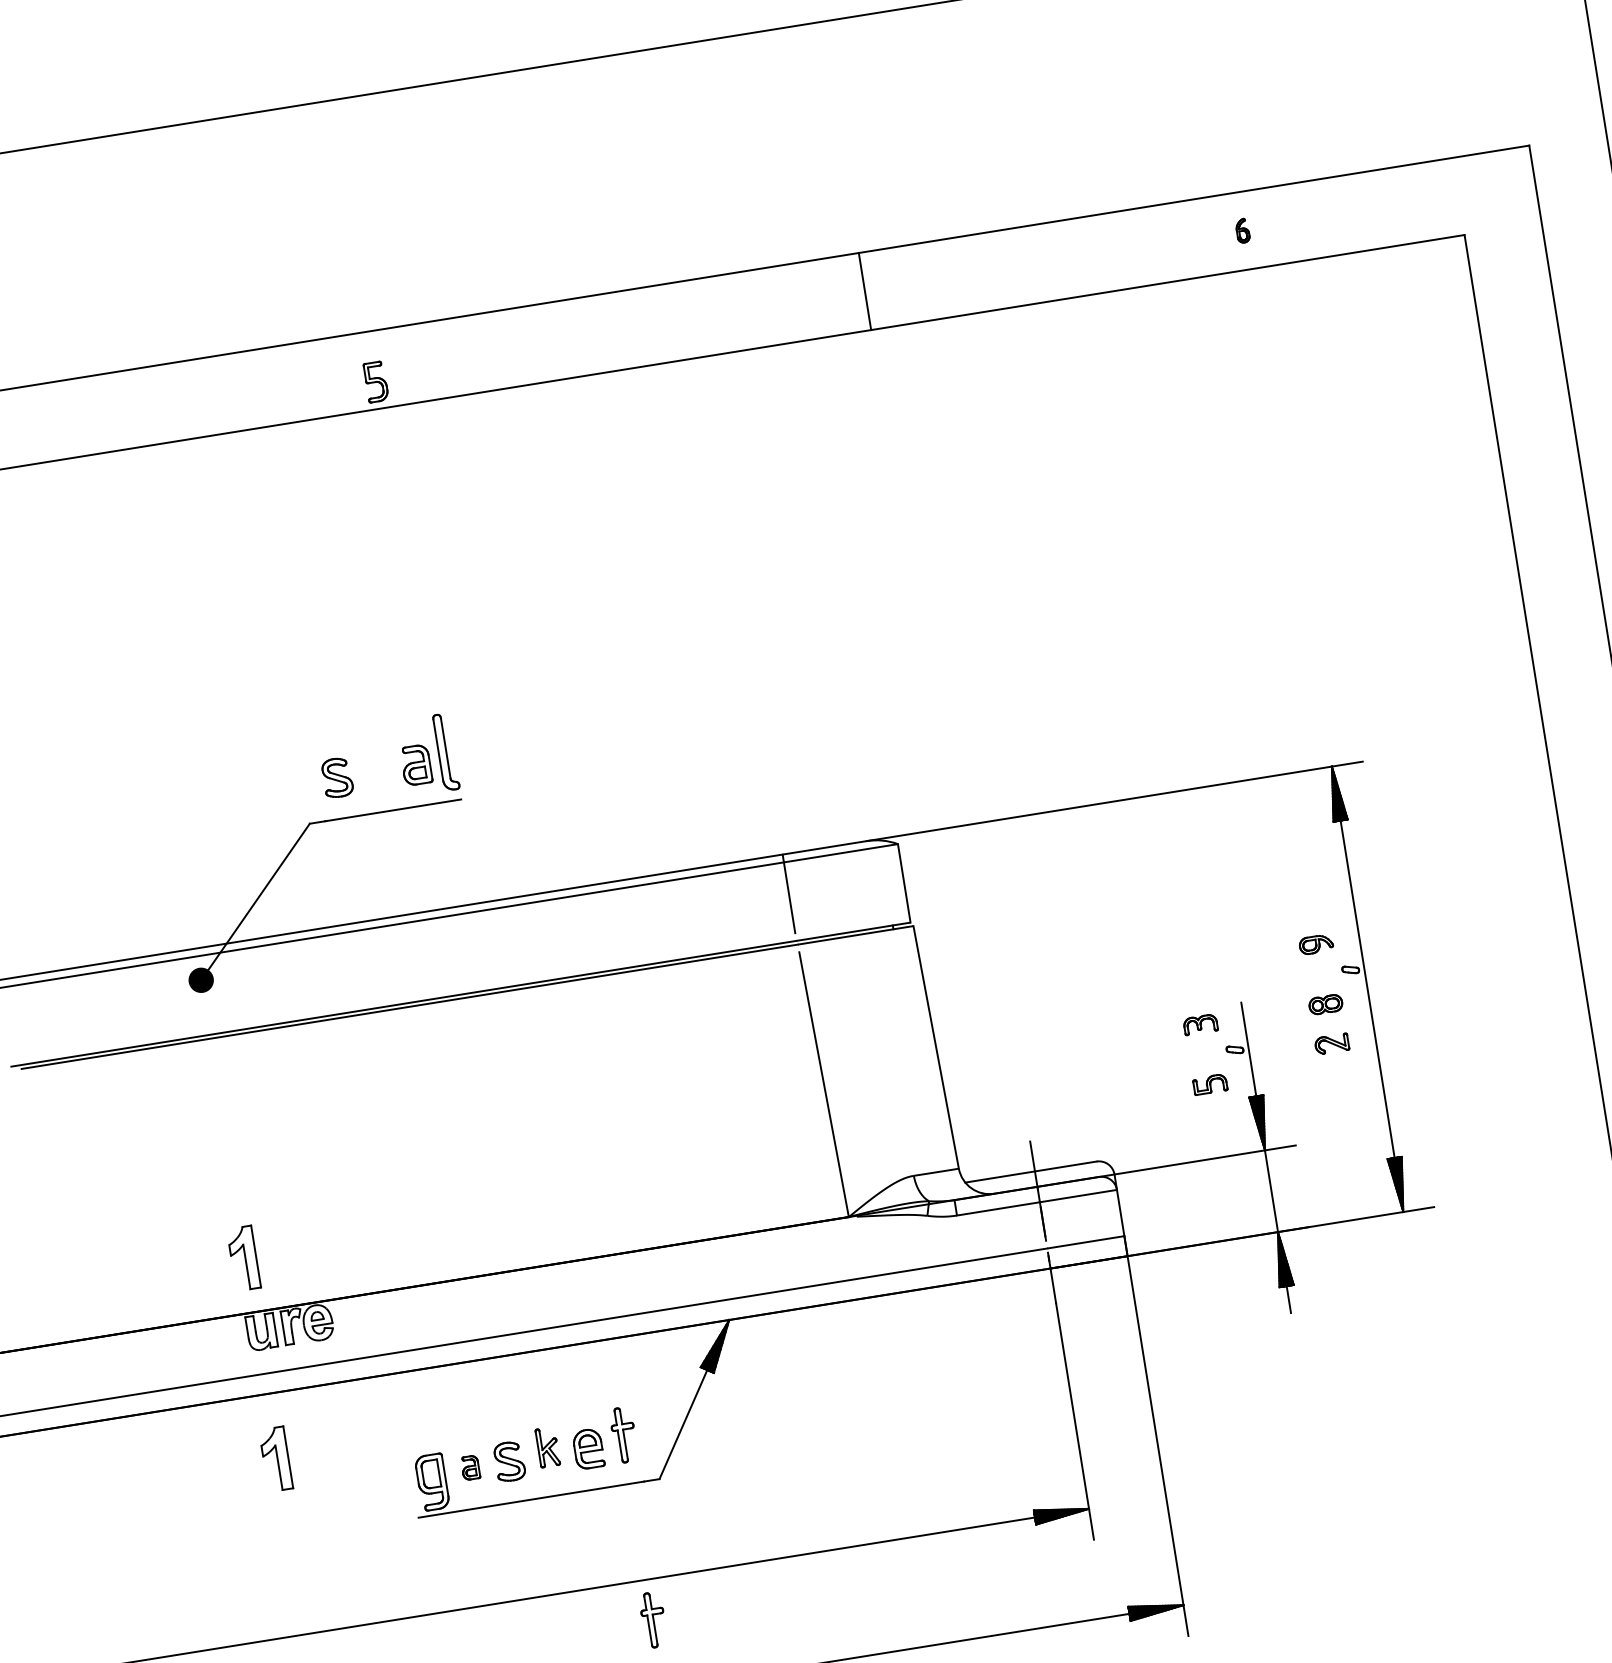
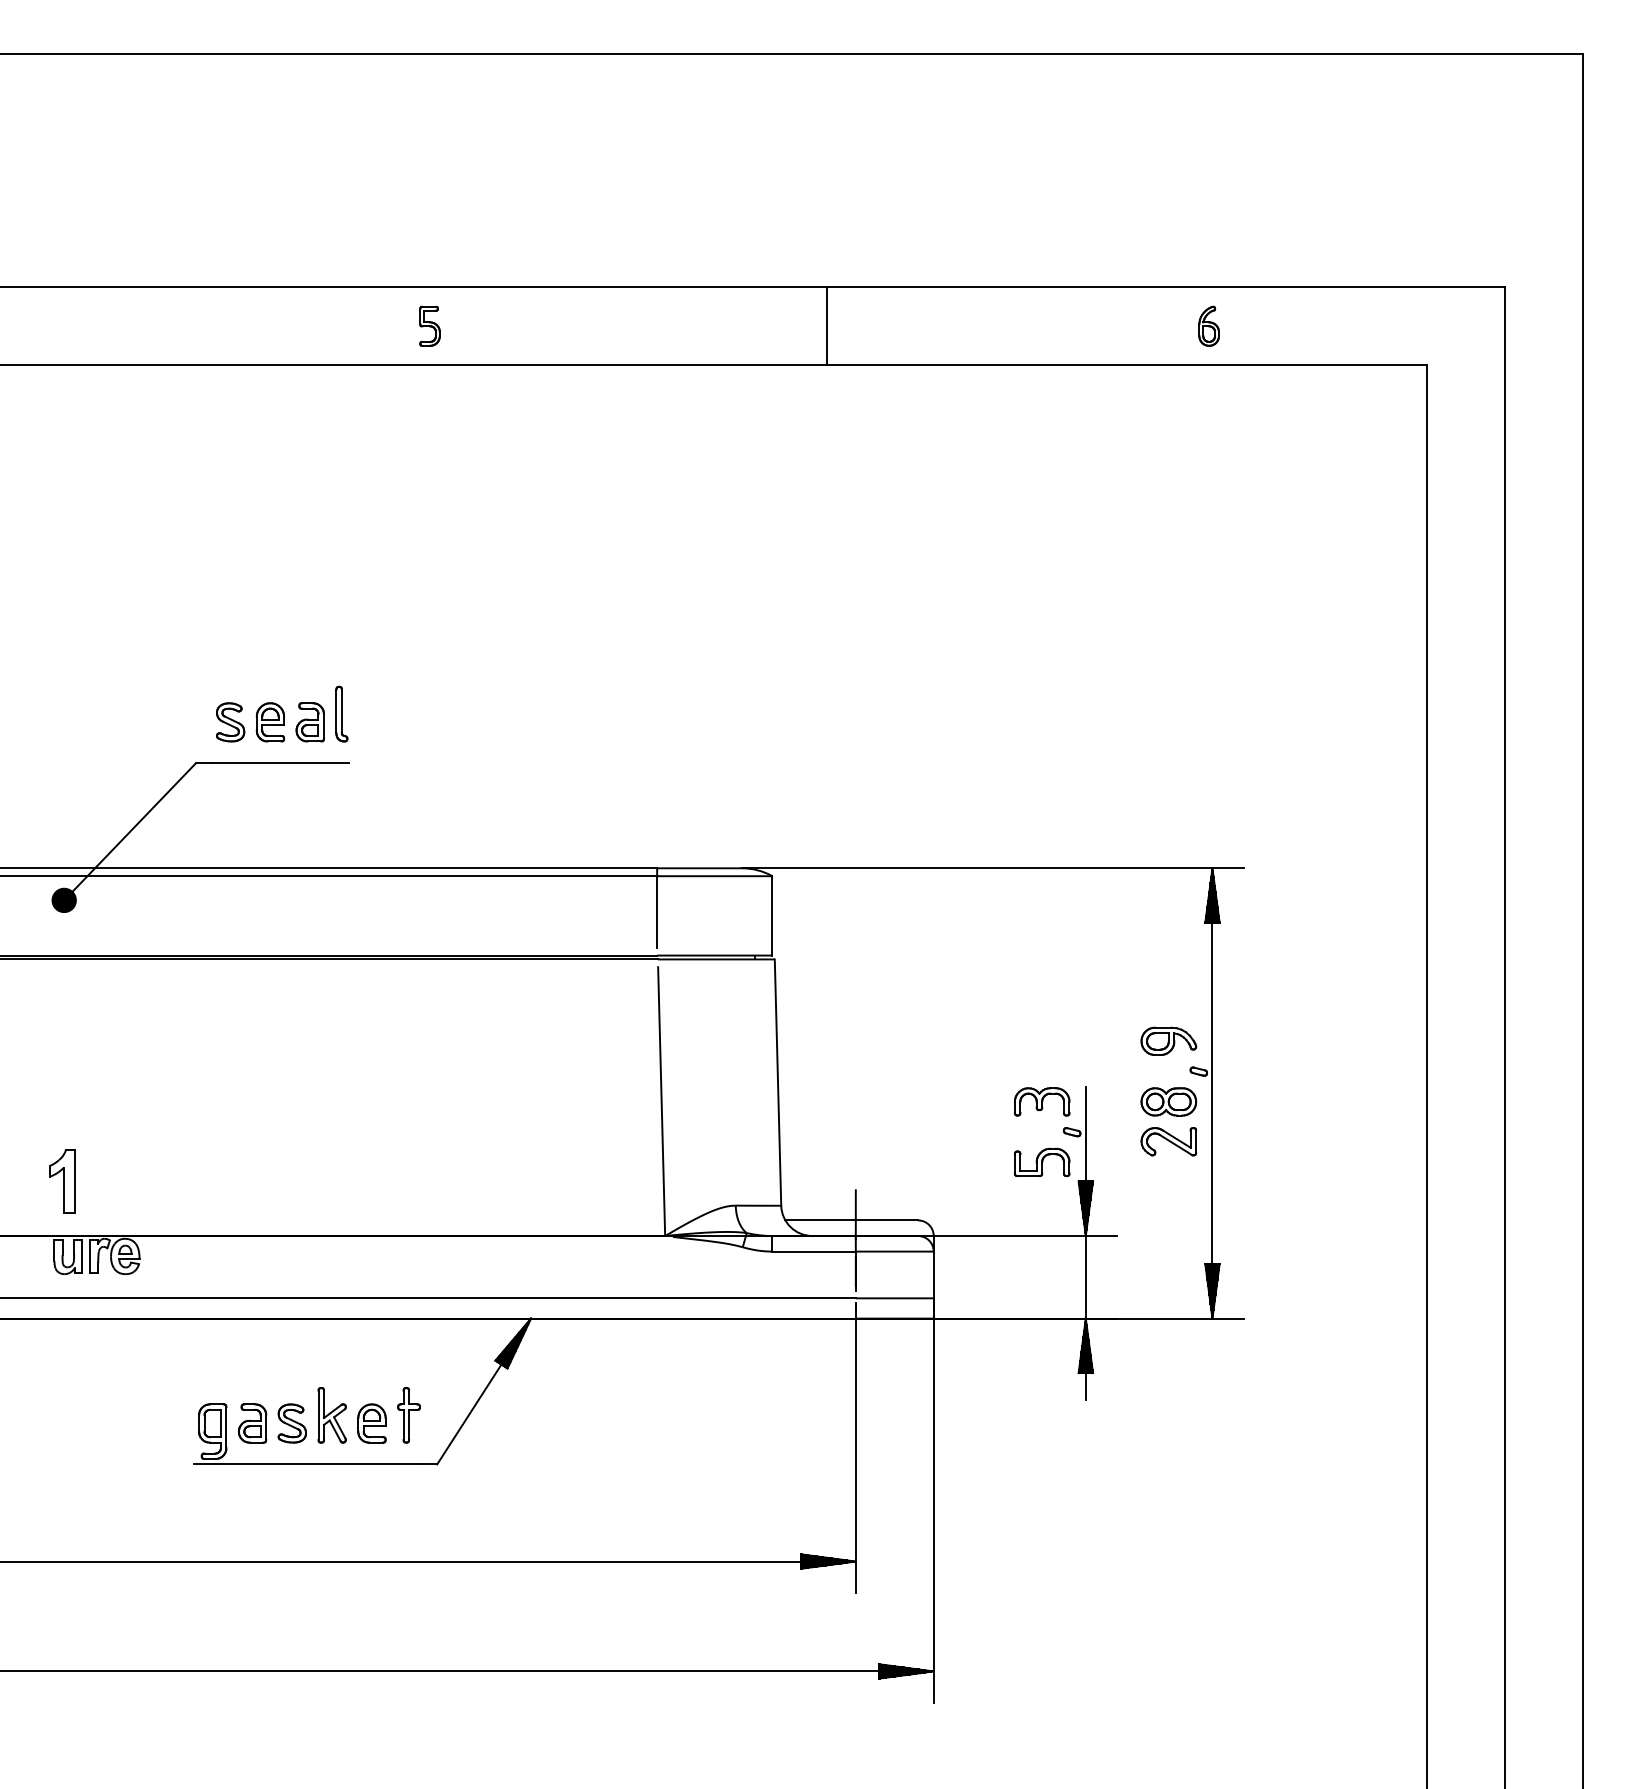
part: (1242, 230) -> (1208, 325), size x1.67
part: (375, 381) -> (429, 325), moved
part: (445, 751) -> (341, 713), size x0.71
part: (377, 771) -> (270, 722), added
part: (1315, 943) -> (1168, 1040), size x1.67
part: (1325, 1004) -> (1168, 1101), size x1.67
part: (1200, 1024) -> (1042, 1101), size x1.67
part: (1331, 1043) -> (1168, 1141), size x1.67
part: (1210, 1084) -> (1042, 1162), size x1.67
part: (547, 1447) -> (331, 1415), size x1.43
part: (276, 1459) -> (62, 1384), removed
part: (470, 1467) -> (252, 1423), size x1.67
part: (653, 1620) -> (408, 1602), removed

